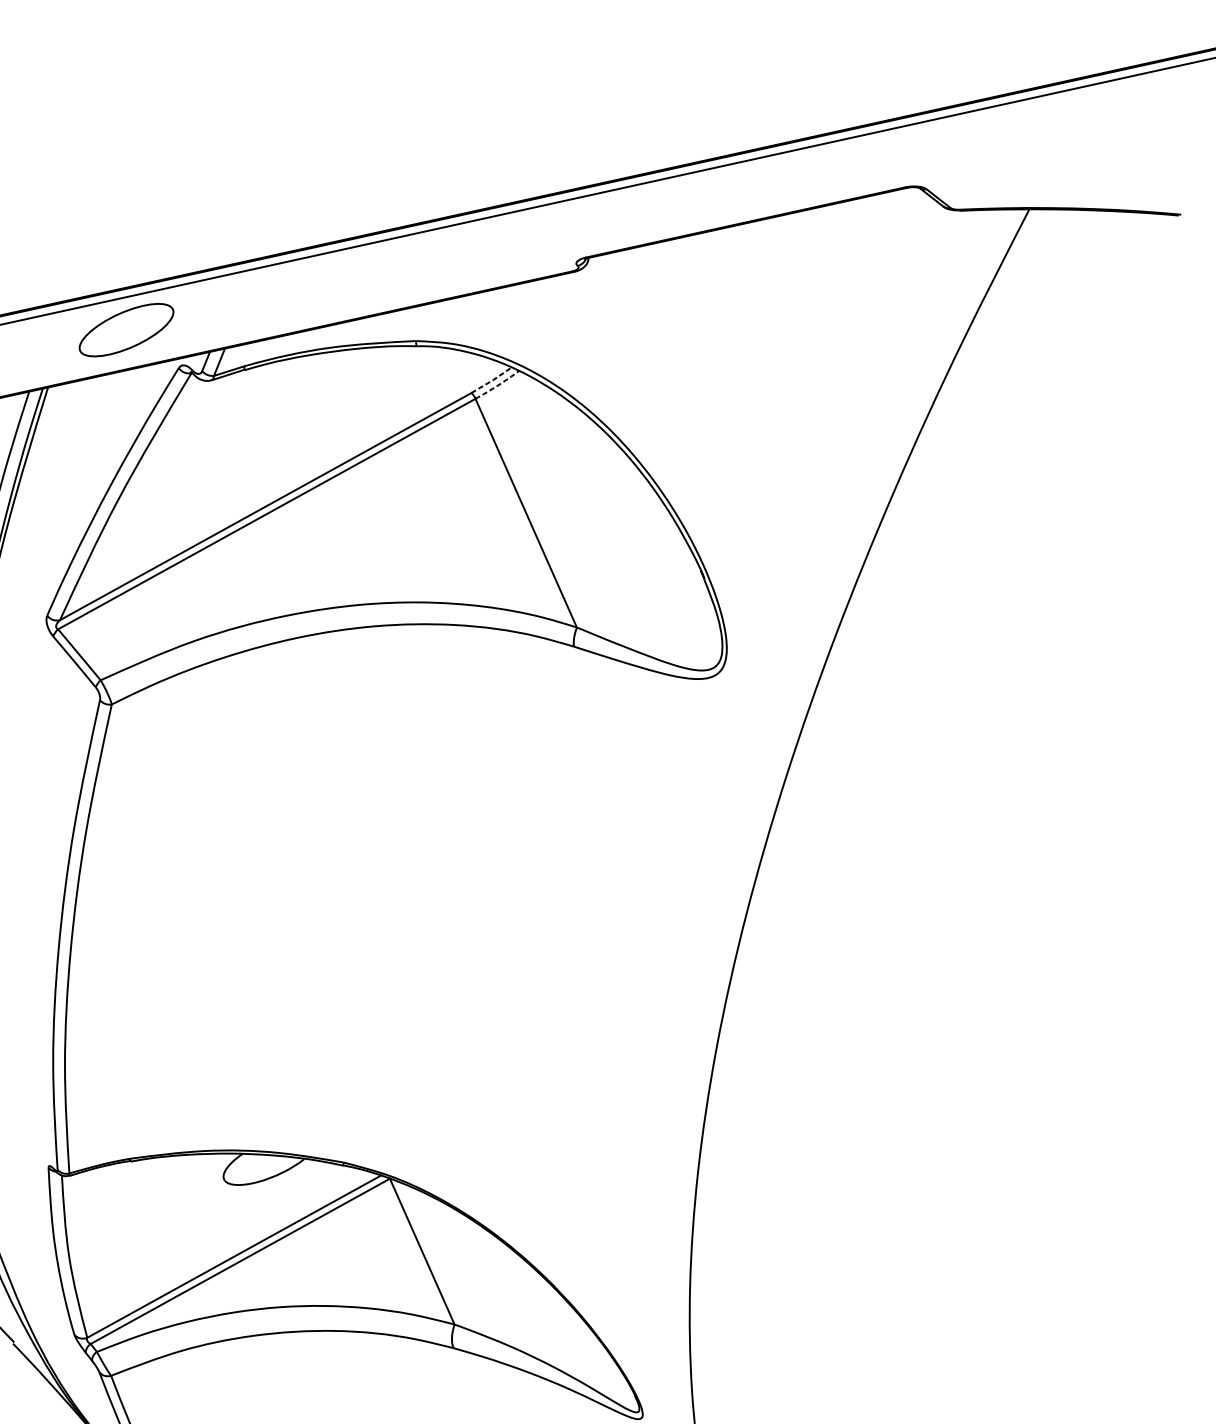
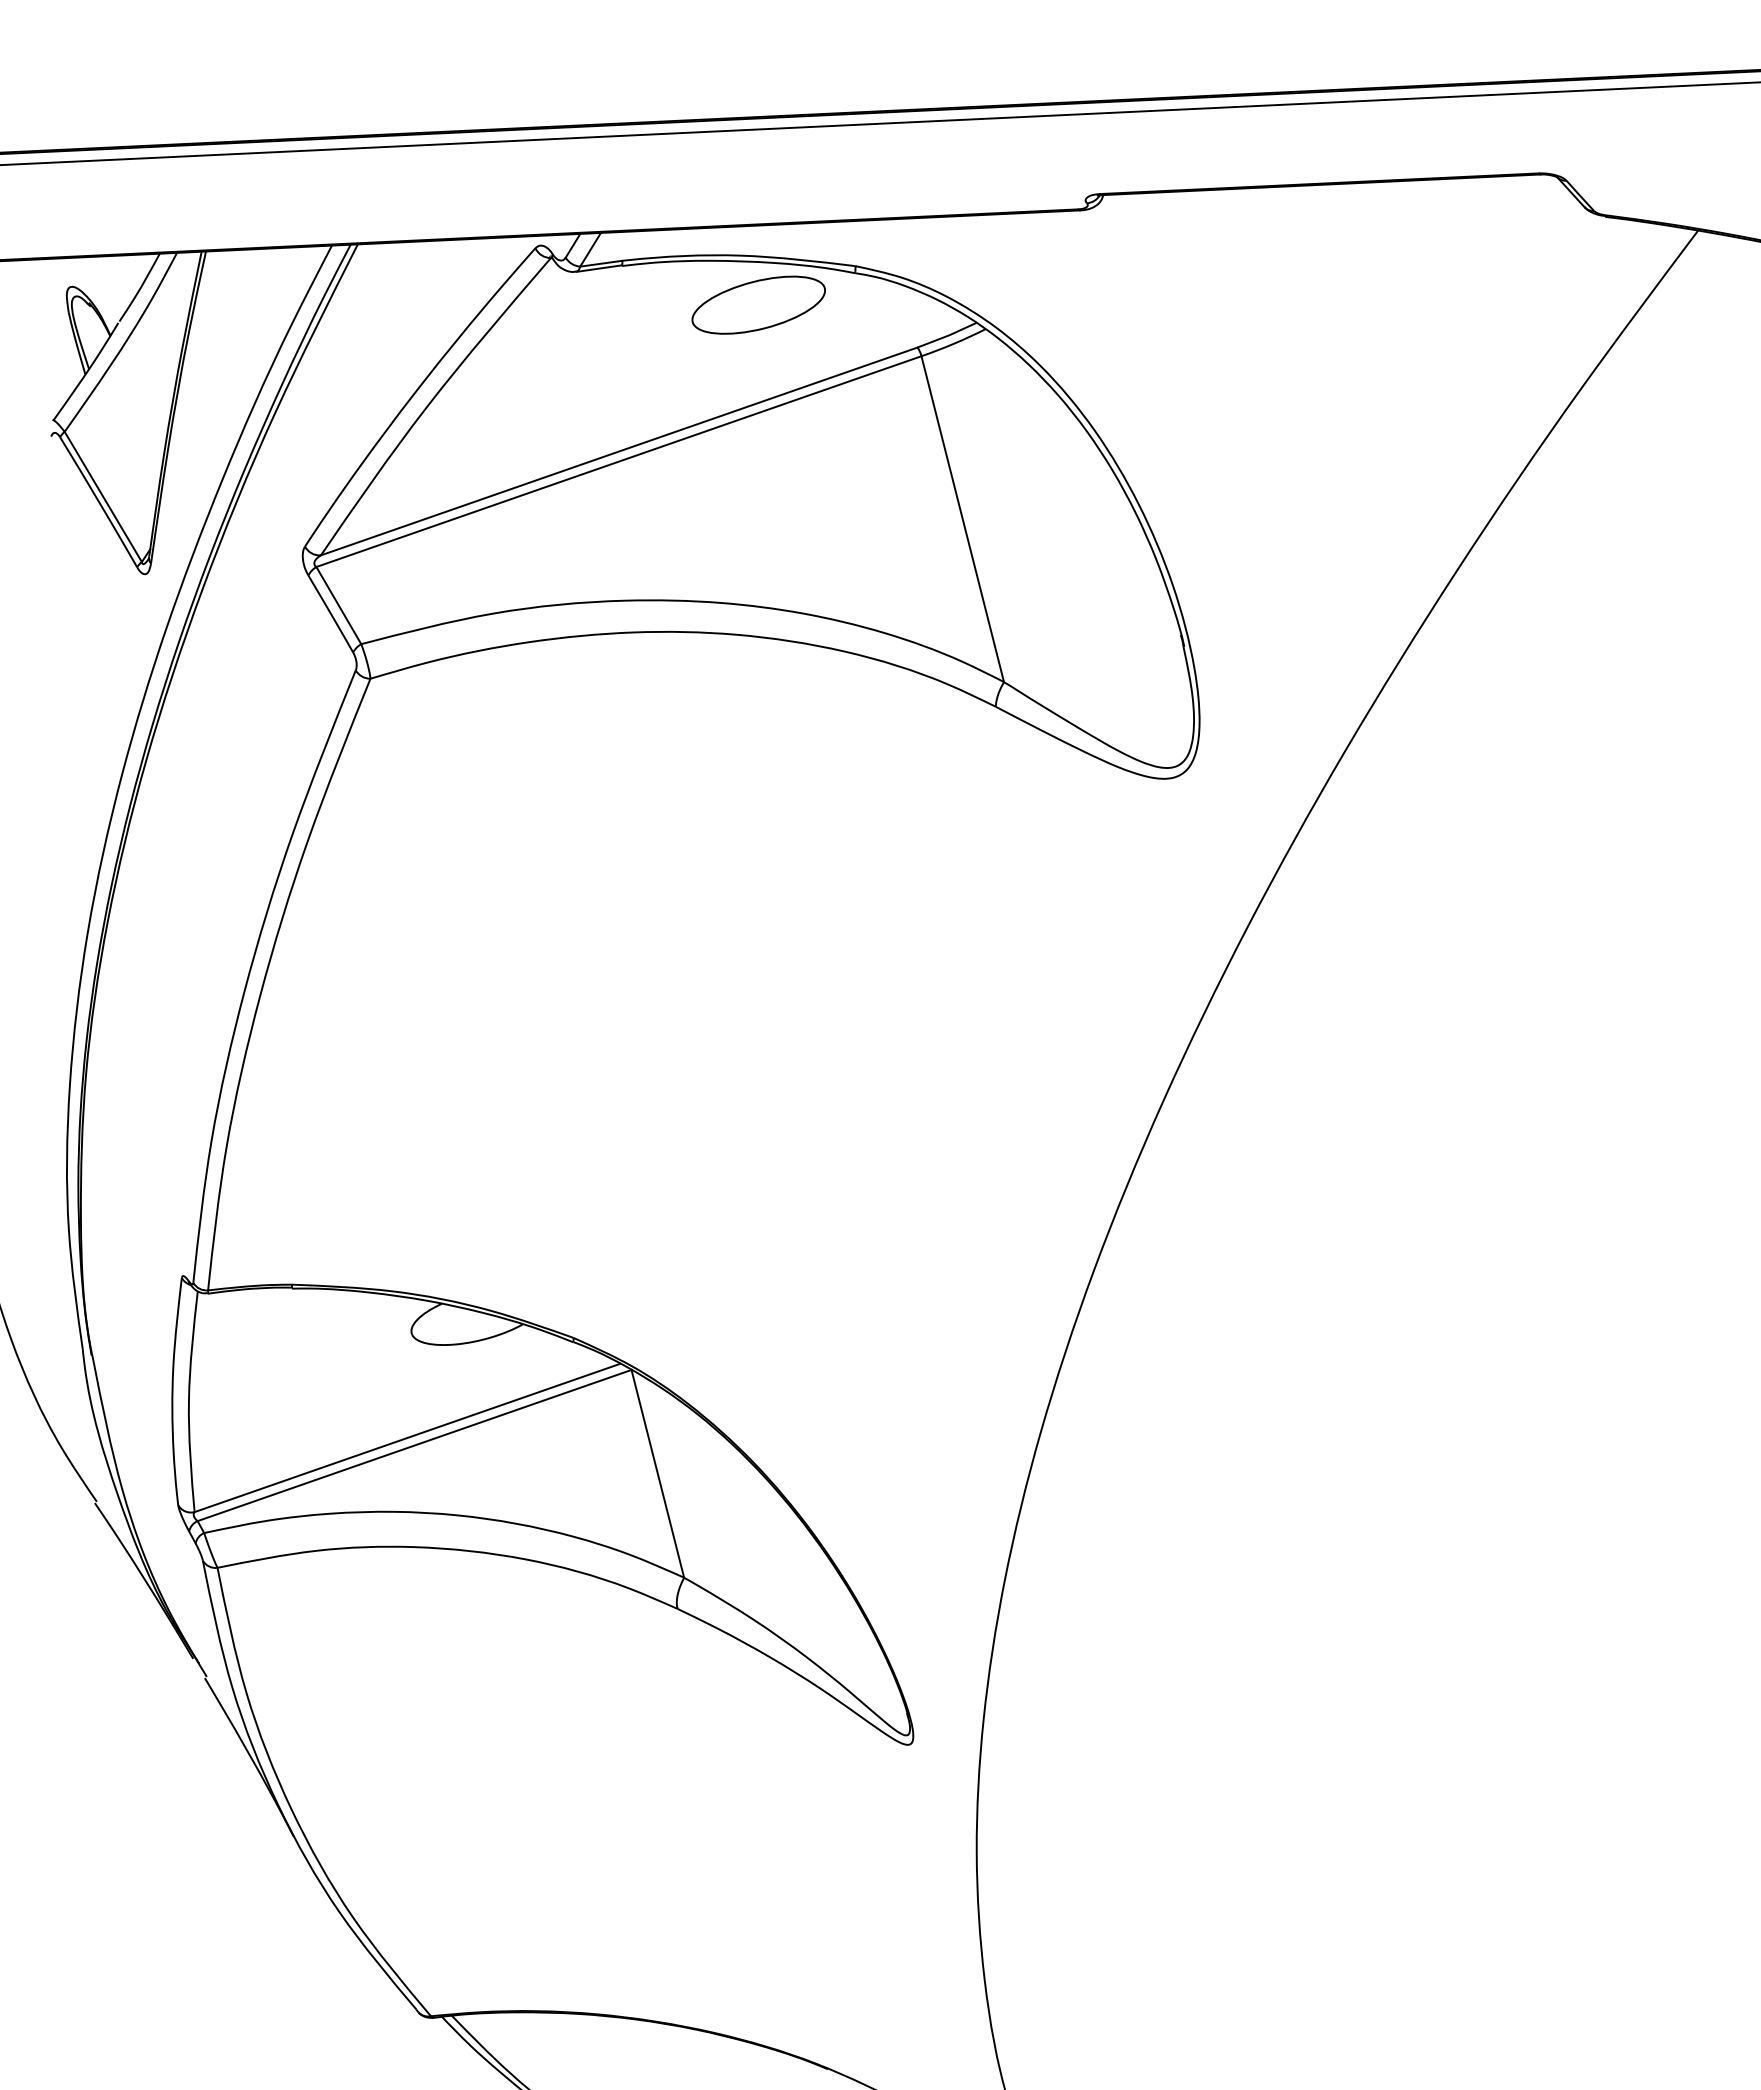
part: (126, 329) -> (758, 304), moved
line: (492, 380) -> (948, 335), dashed -> solid
arc: (498, 385) -> (954, 343), dashed -> solid

